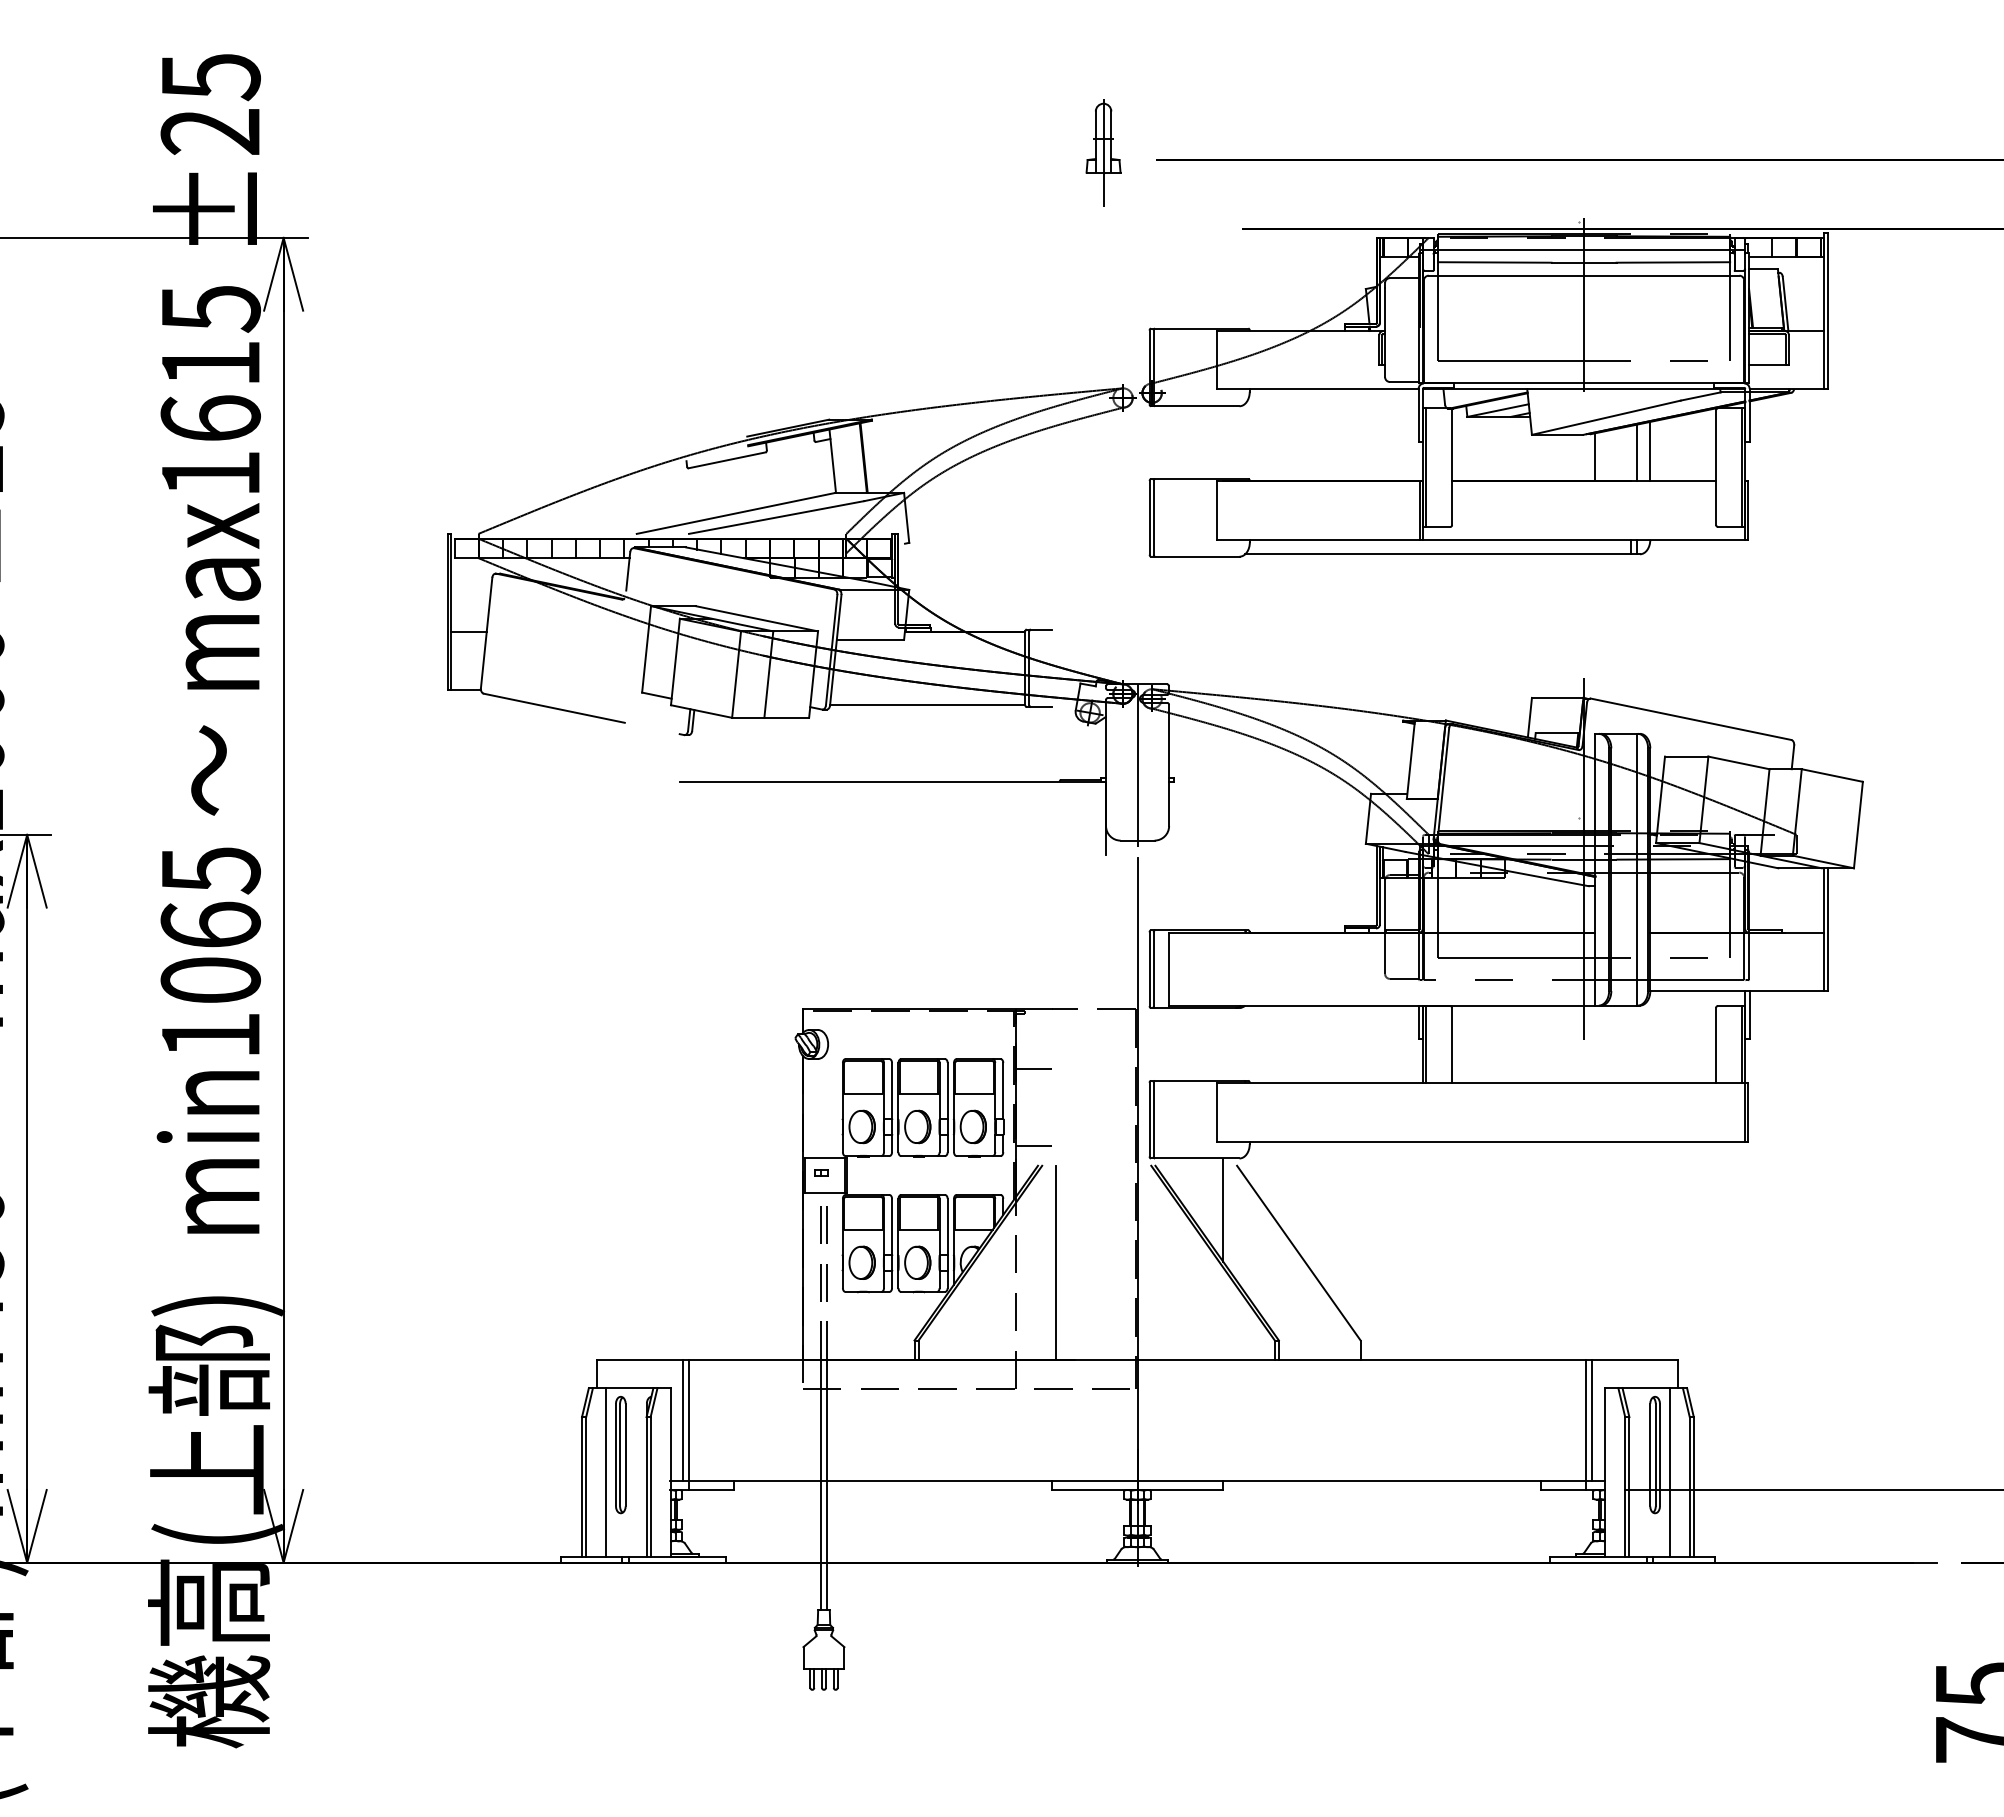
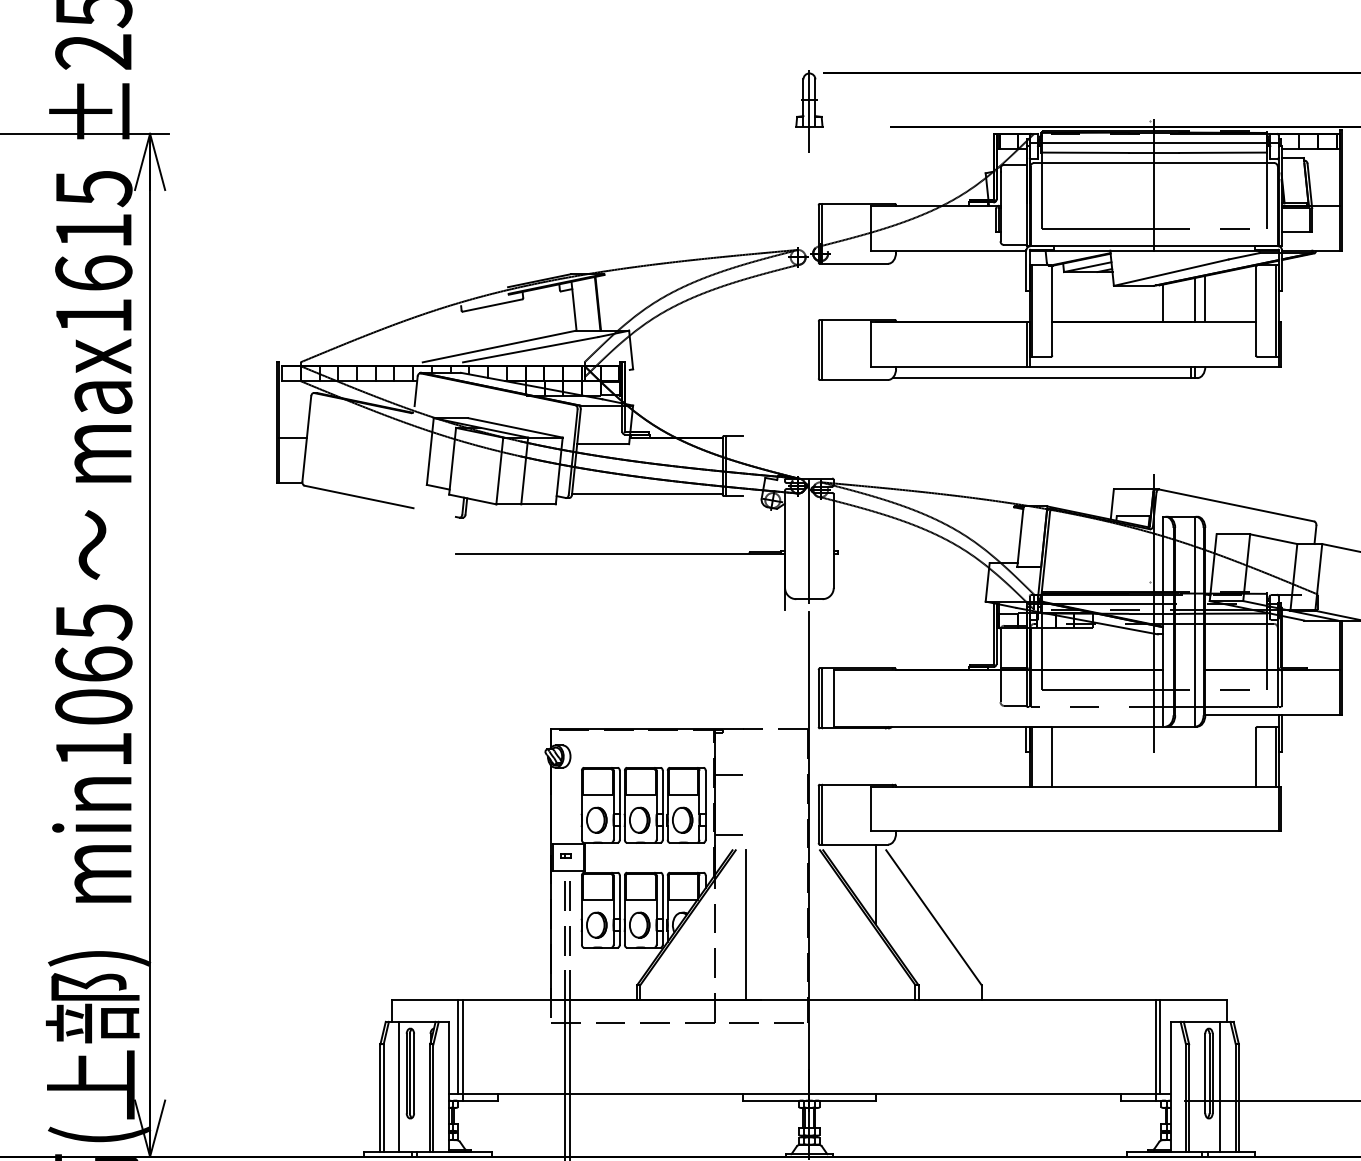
part: (1103, 152) -> (809, 111), moved

